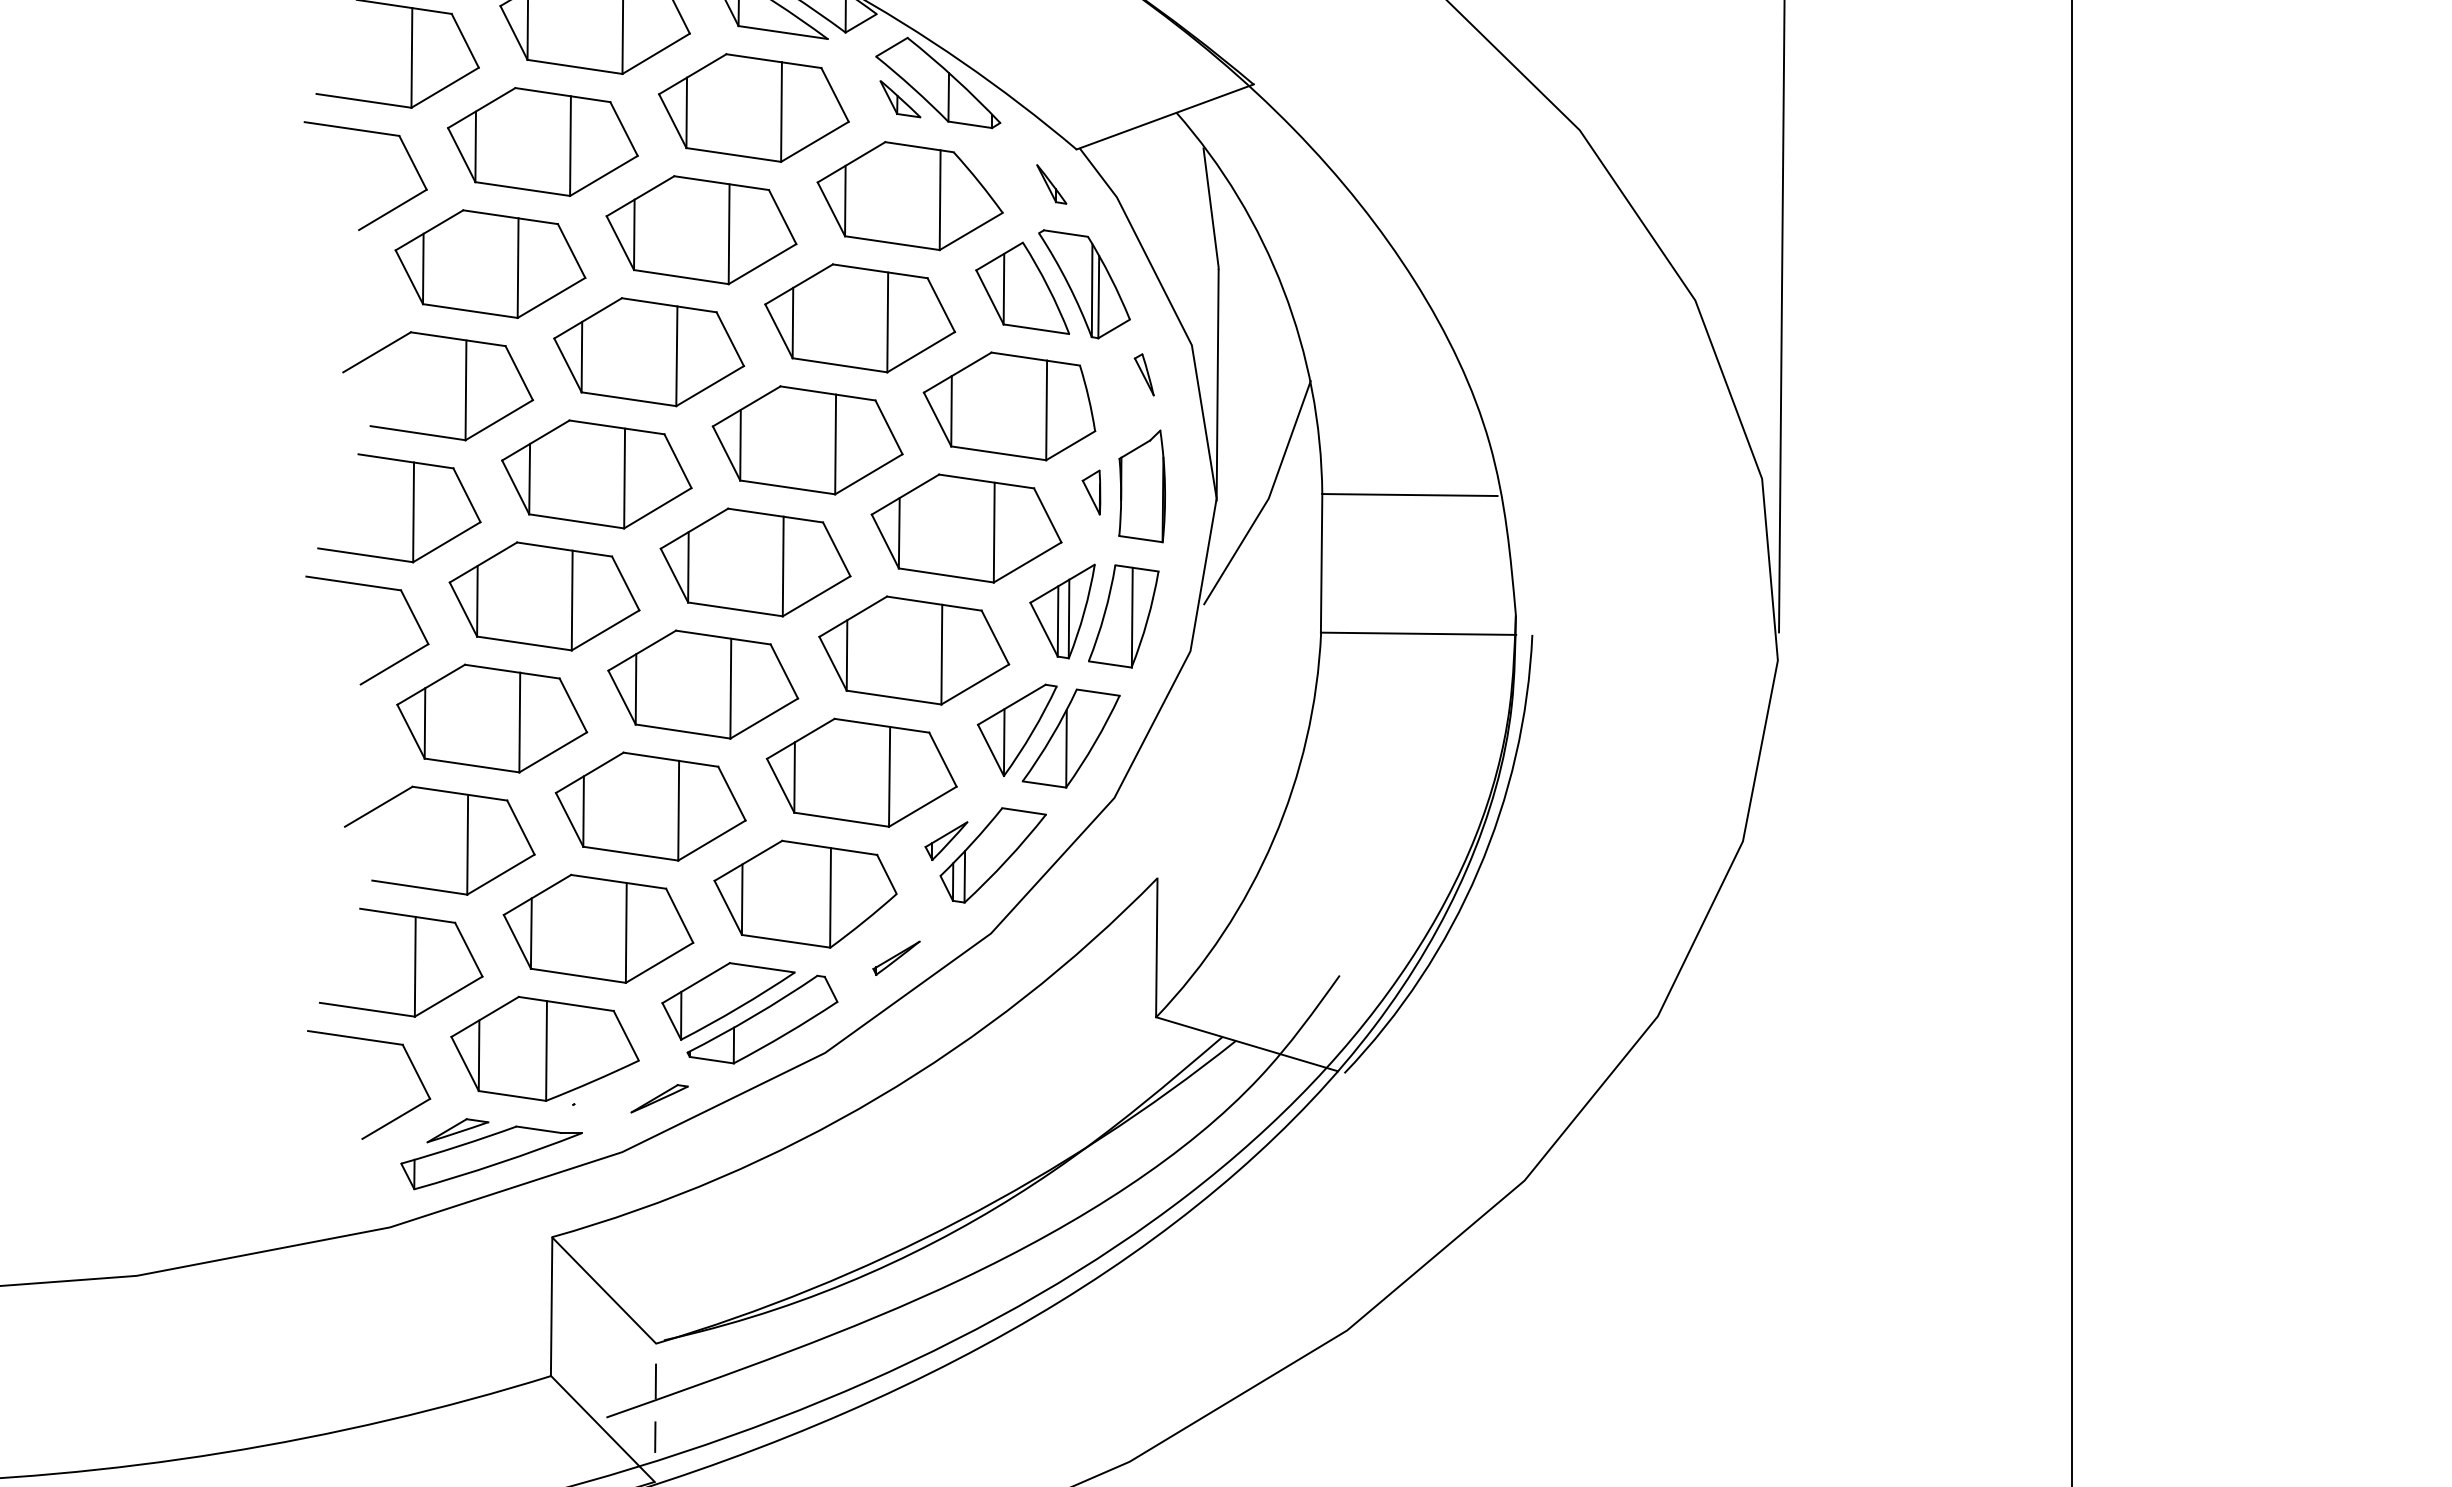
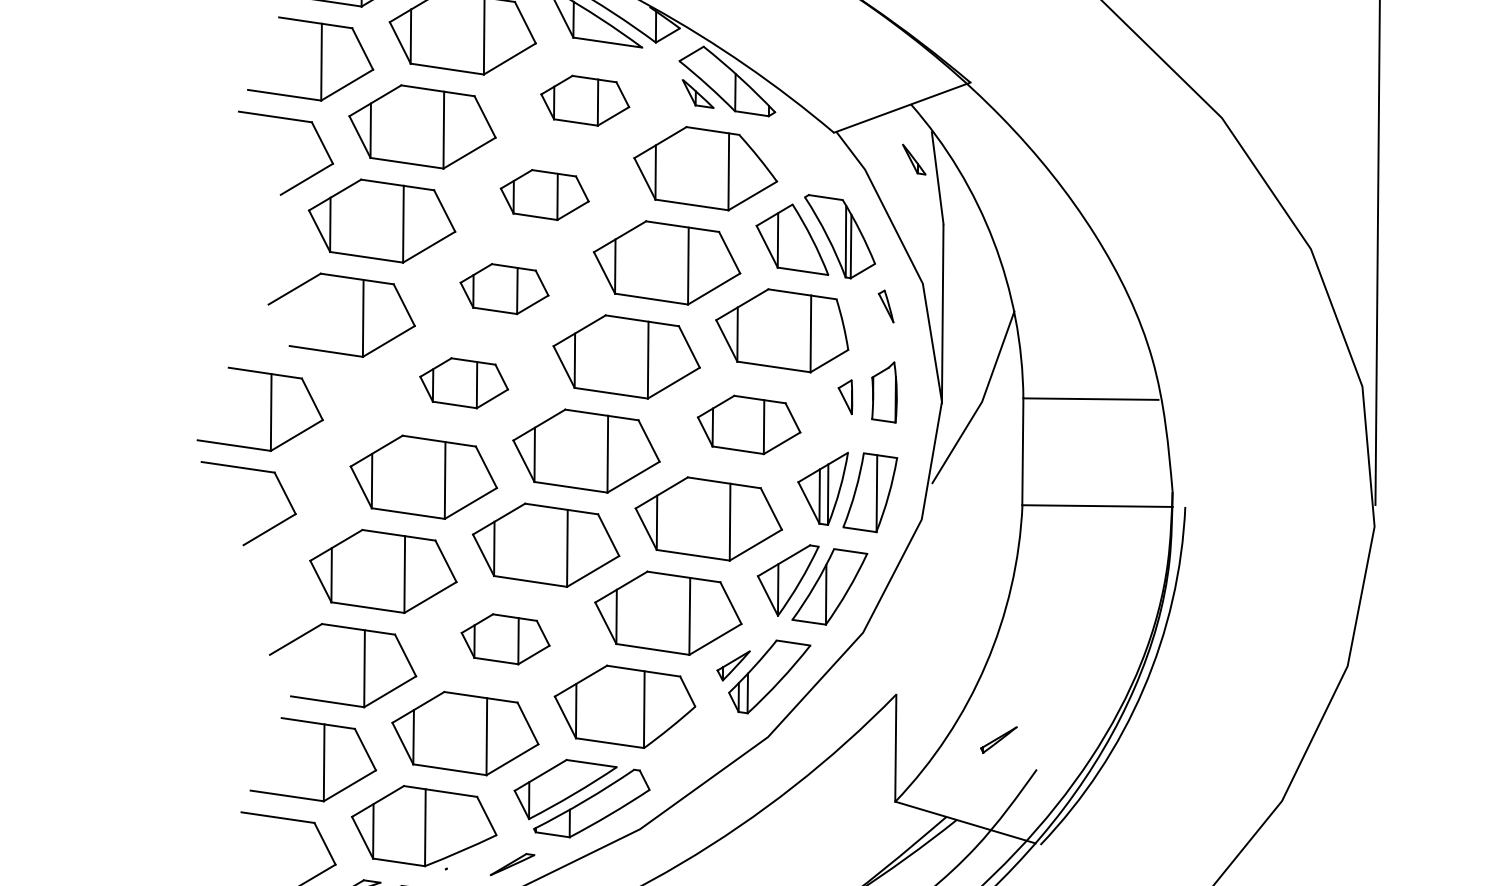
part: (753, 107) -> (584, 100), size x0.6
part: (1051, 184) -> (914, 159), moved
part: (701, 230) -> (544, 195), size x0.6
part: (649, 352) -> (504, 289), size x0.6
part: (596, 474) -> (463, 383), size x0.6
part: (1141, 486) -> (884, 392), size x0.7
part: (412, 508) -> (270, 409), moved
part: (966, 528) -> (749, 424), size x0.7
part: (388, 666) -> (264, 531), moved
part: (650, 806) -> (505, 639), size x0.6
part: (896, 957) -> (998, 739), moved

